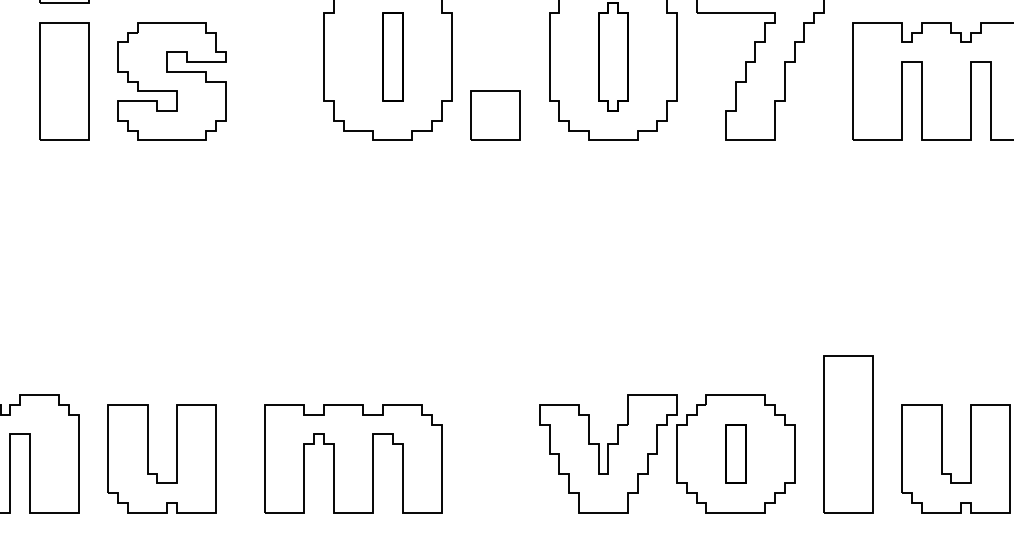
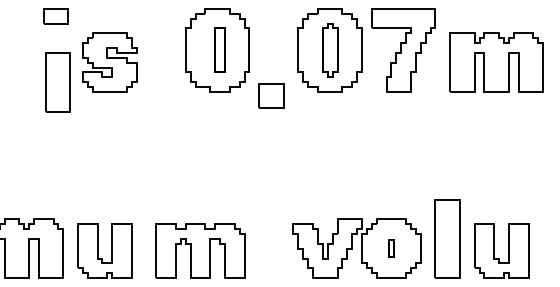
part: (63, 81) -> (57, 82), moved
part: (495, 115) -> (271, 95), moved
part: (735, 453) -> (391, 248), size x0.6

